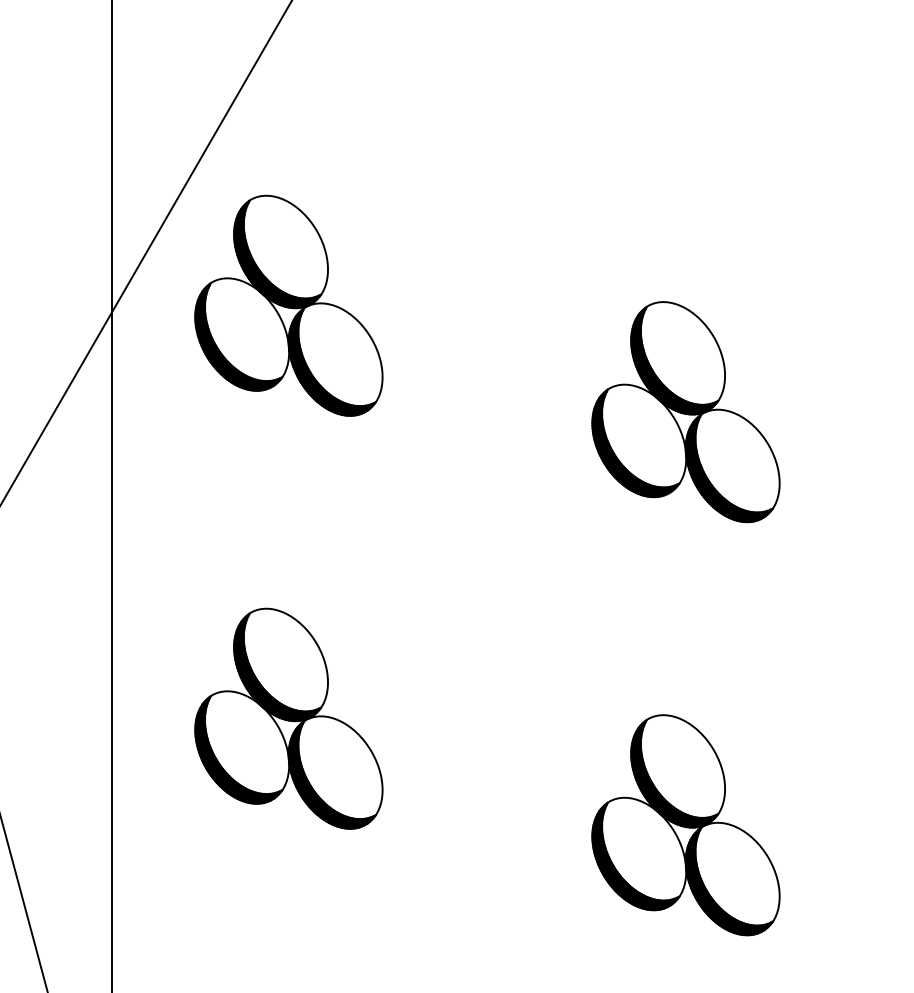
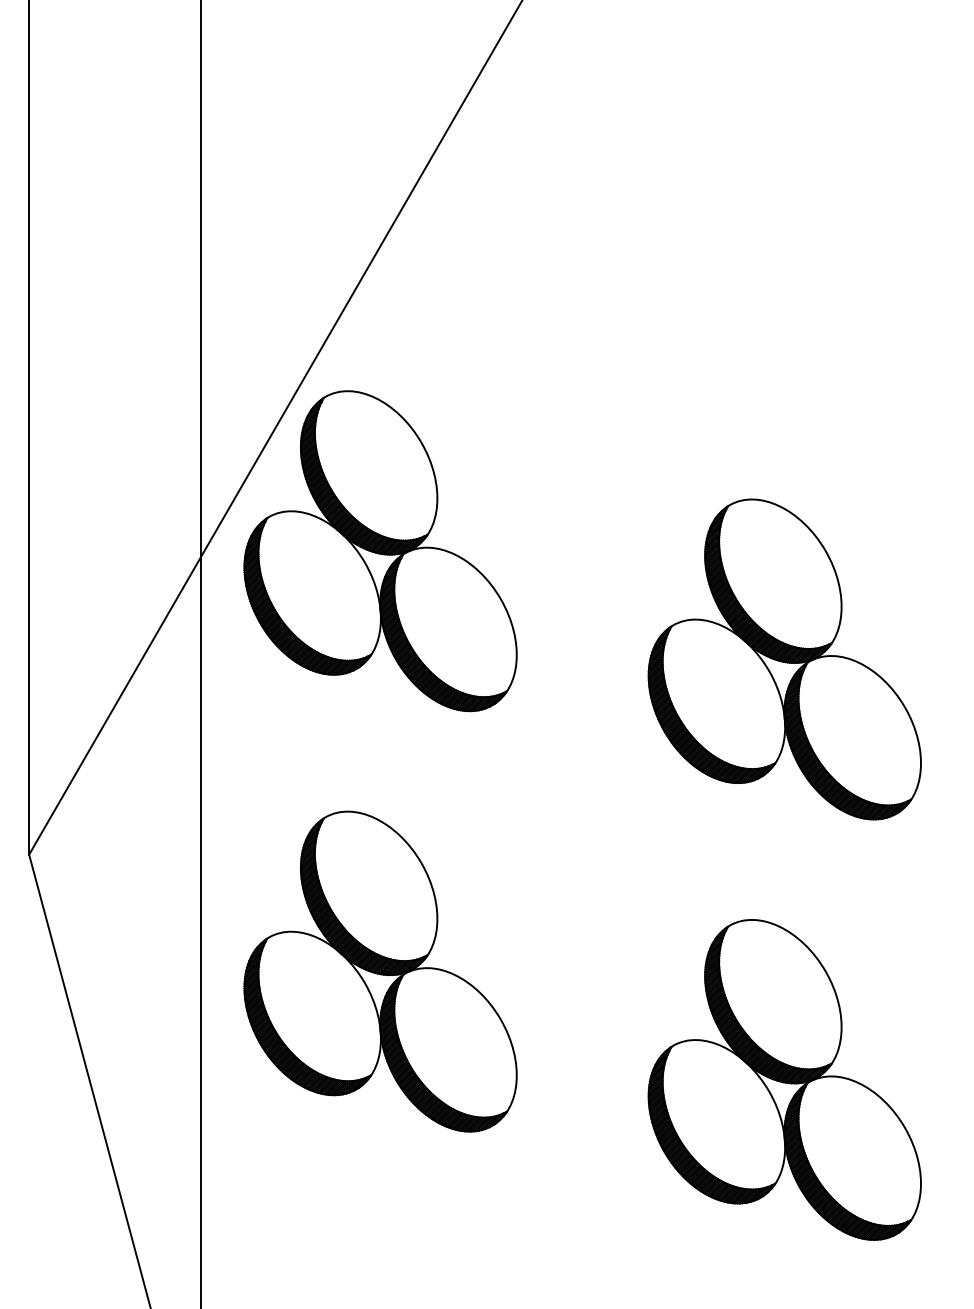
part: (288, 306) -> (380, 551), size x1.43
part: (685, 412) -> (784, 659), size x1.43
part: (288, 718) -> (380, 971), size x1.43
part: (685, 824) -> (784, 1079), size x1.43

